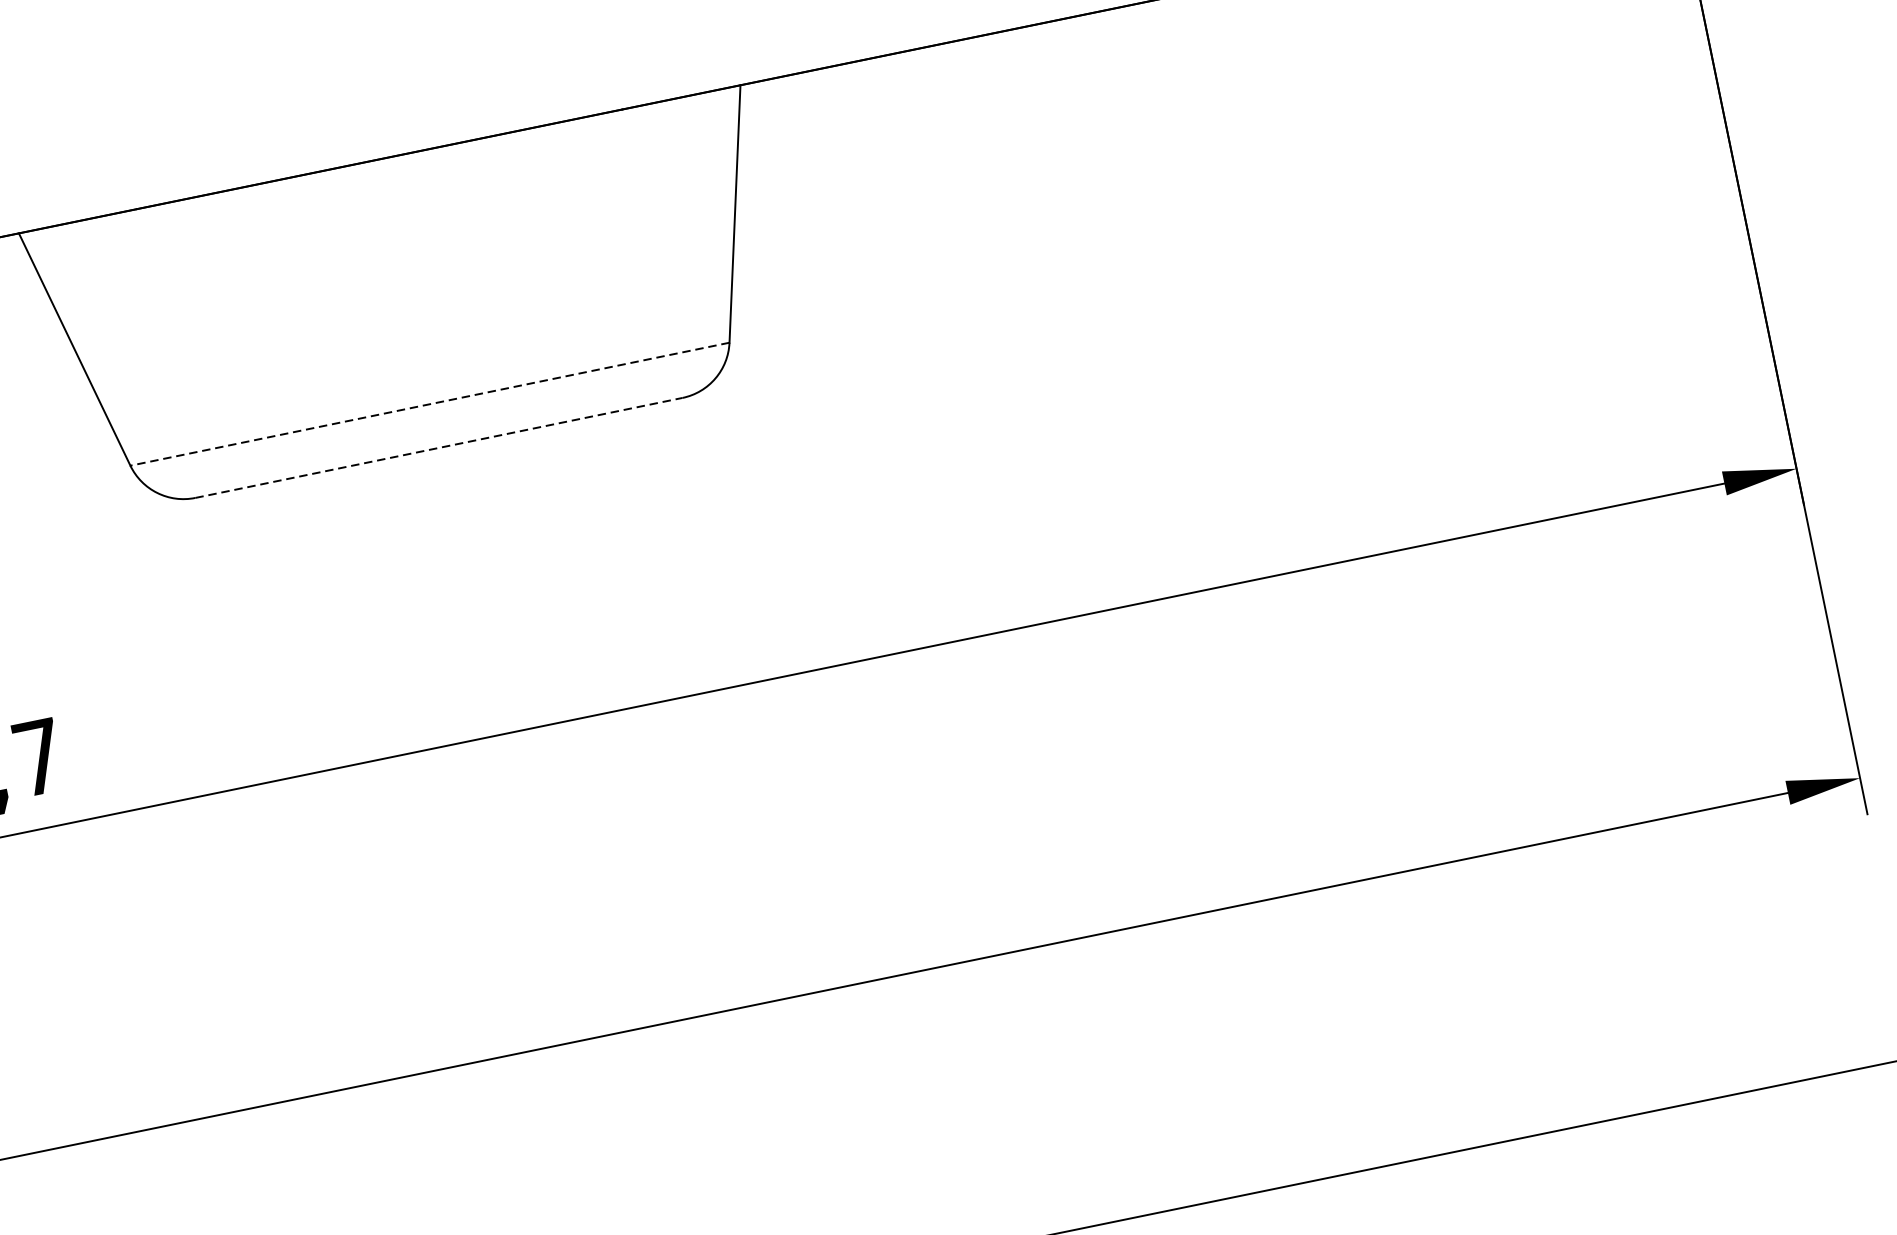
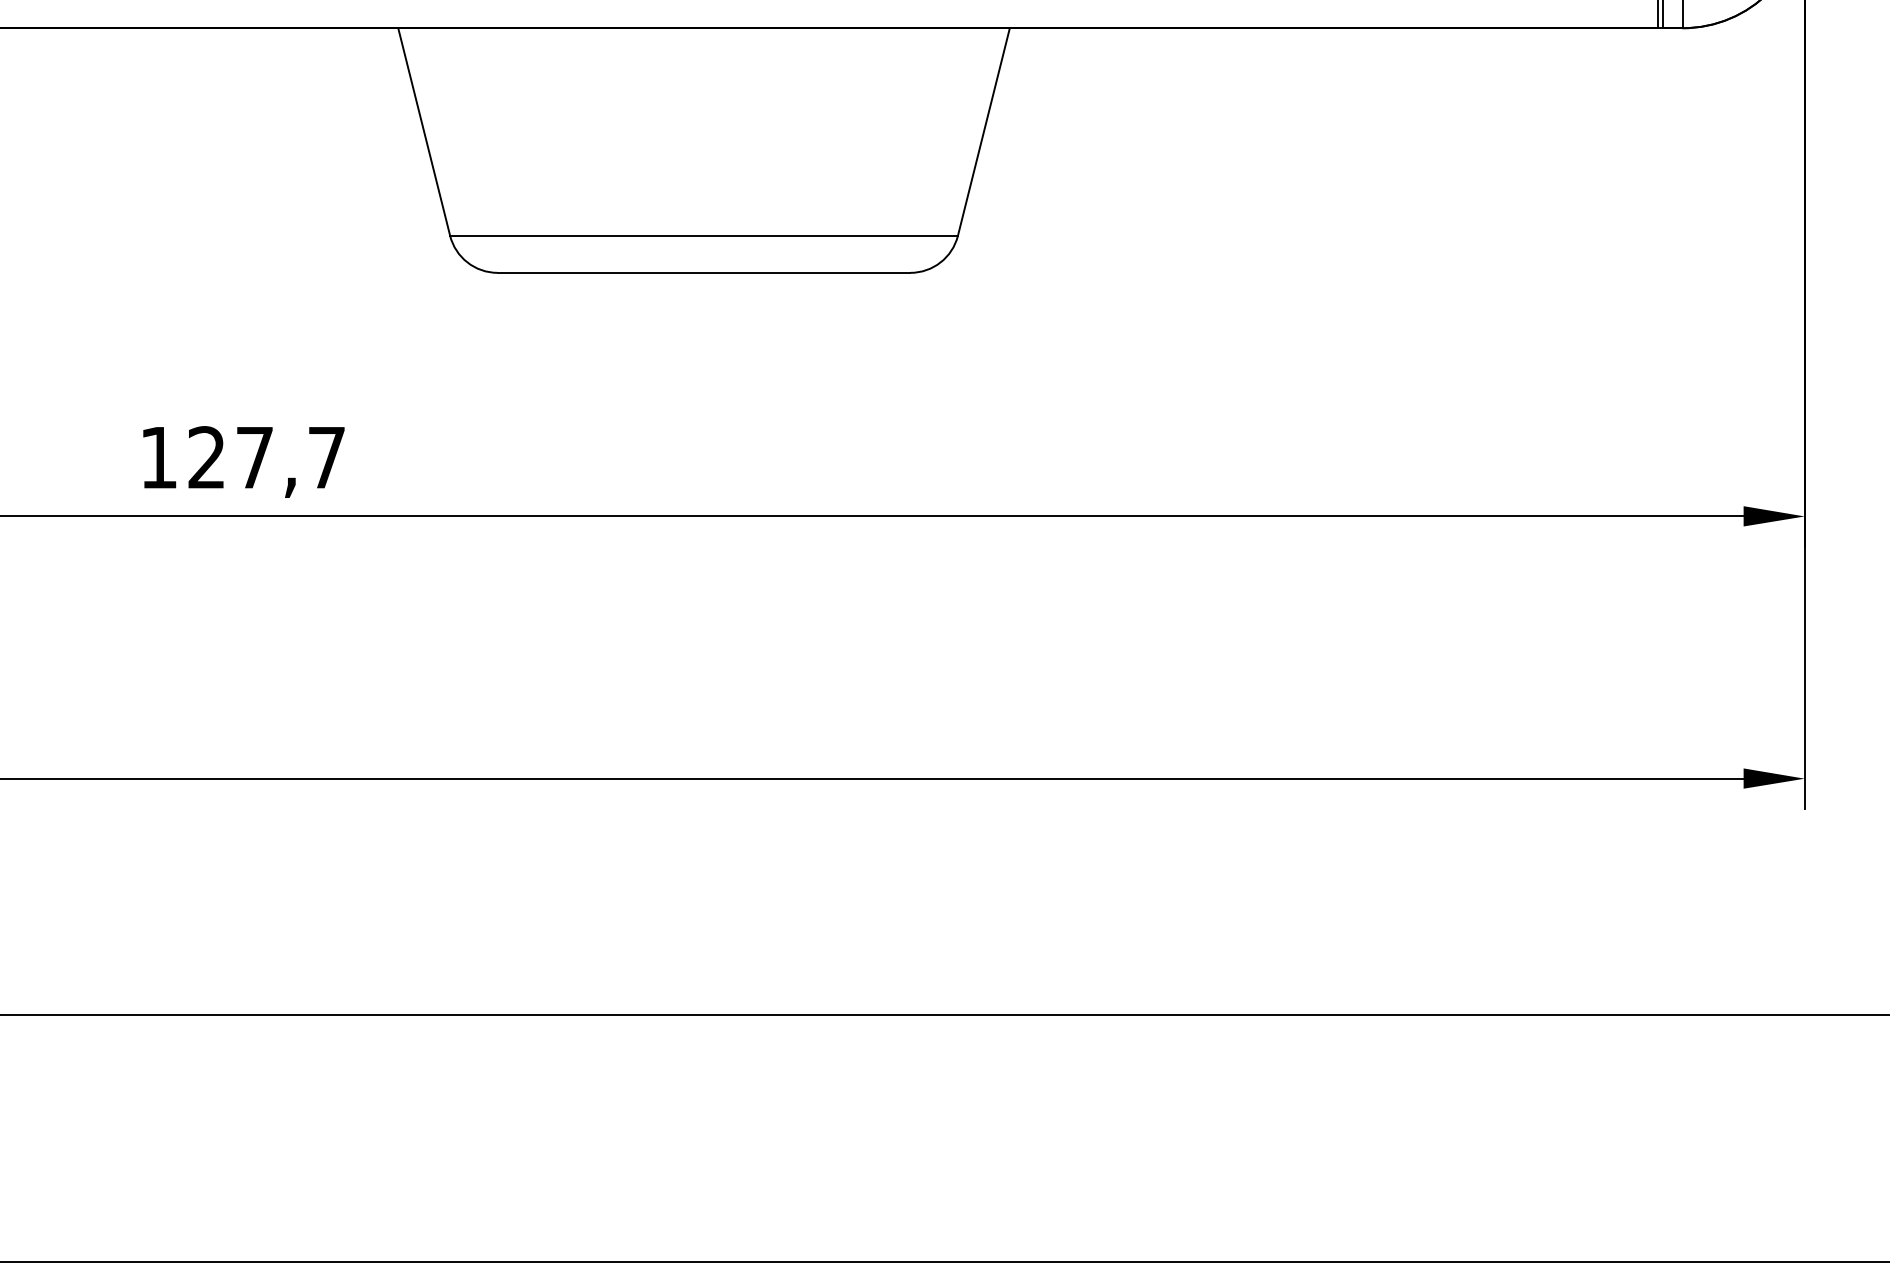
line: (430, 403) -> (704, 235), dashed -> solid
line: (439, 447) -> (704, 272), dashed -> solid

